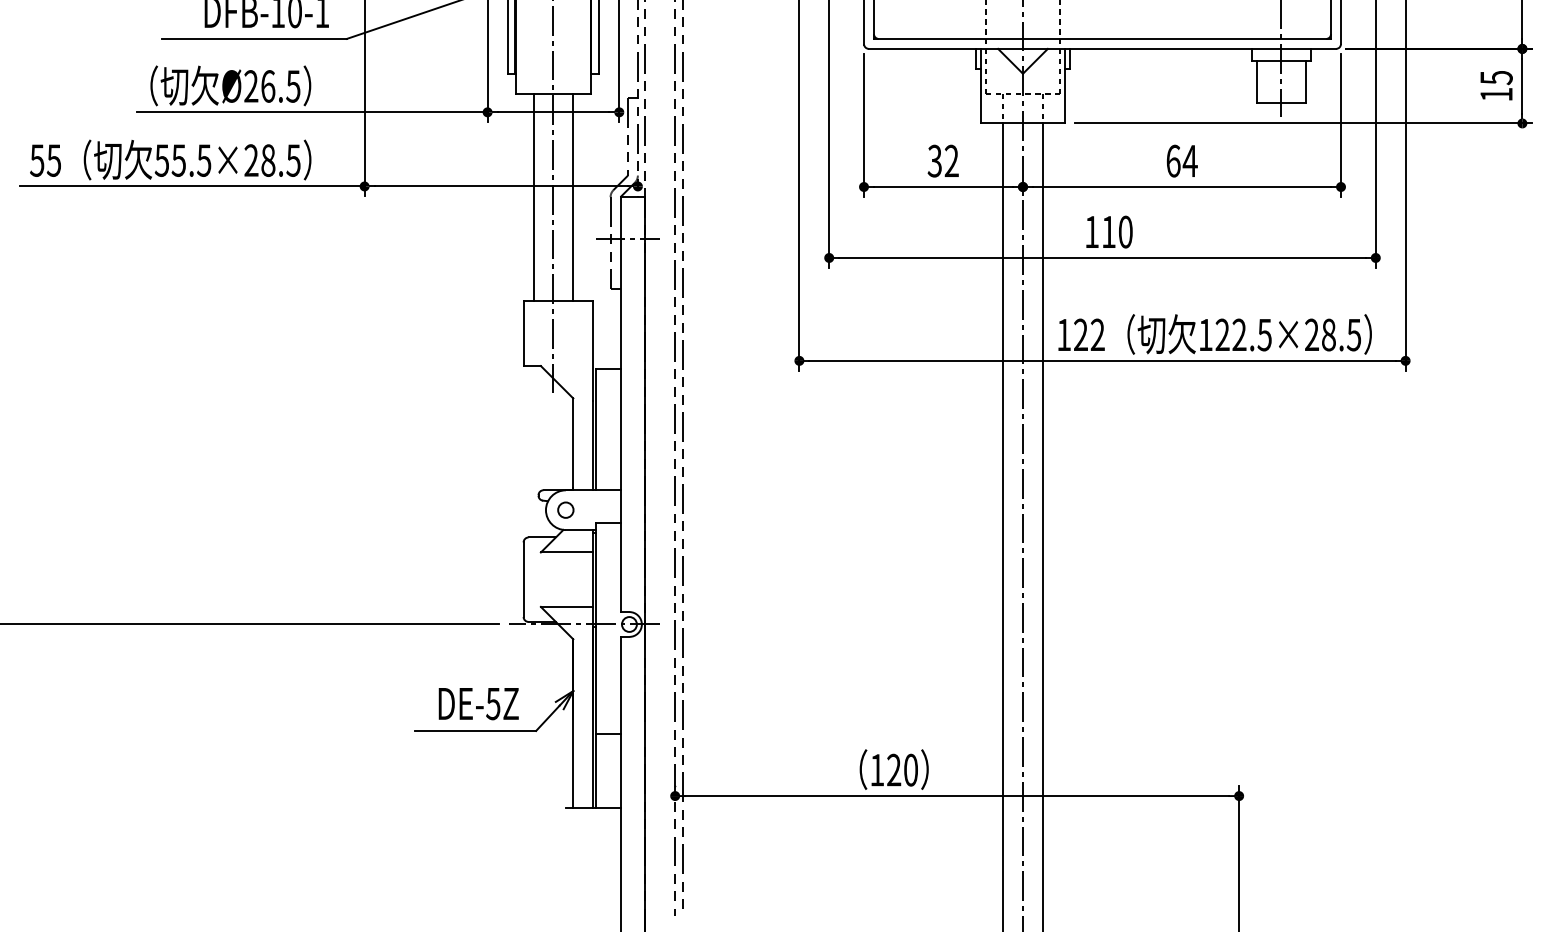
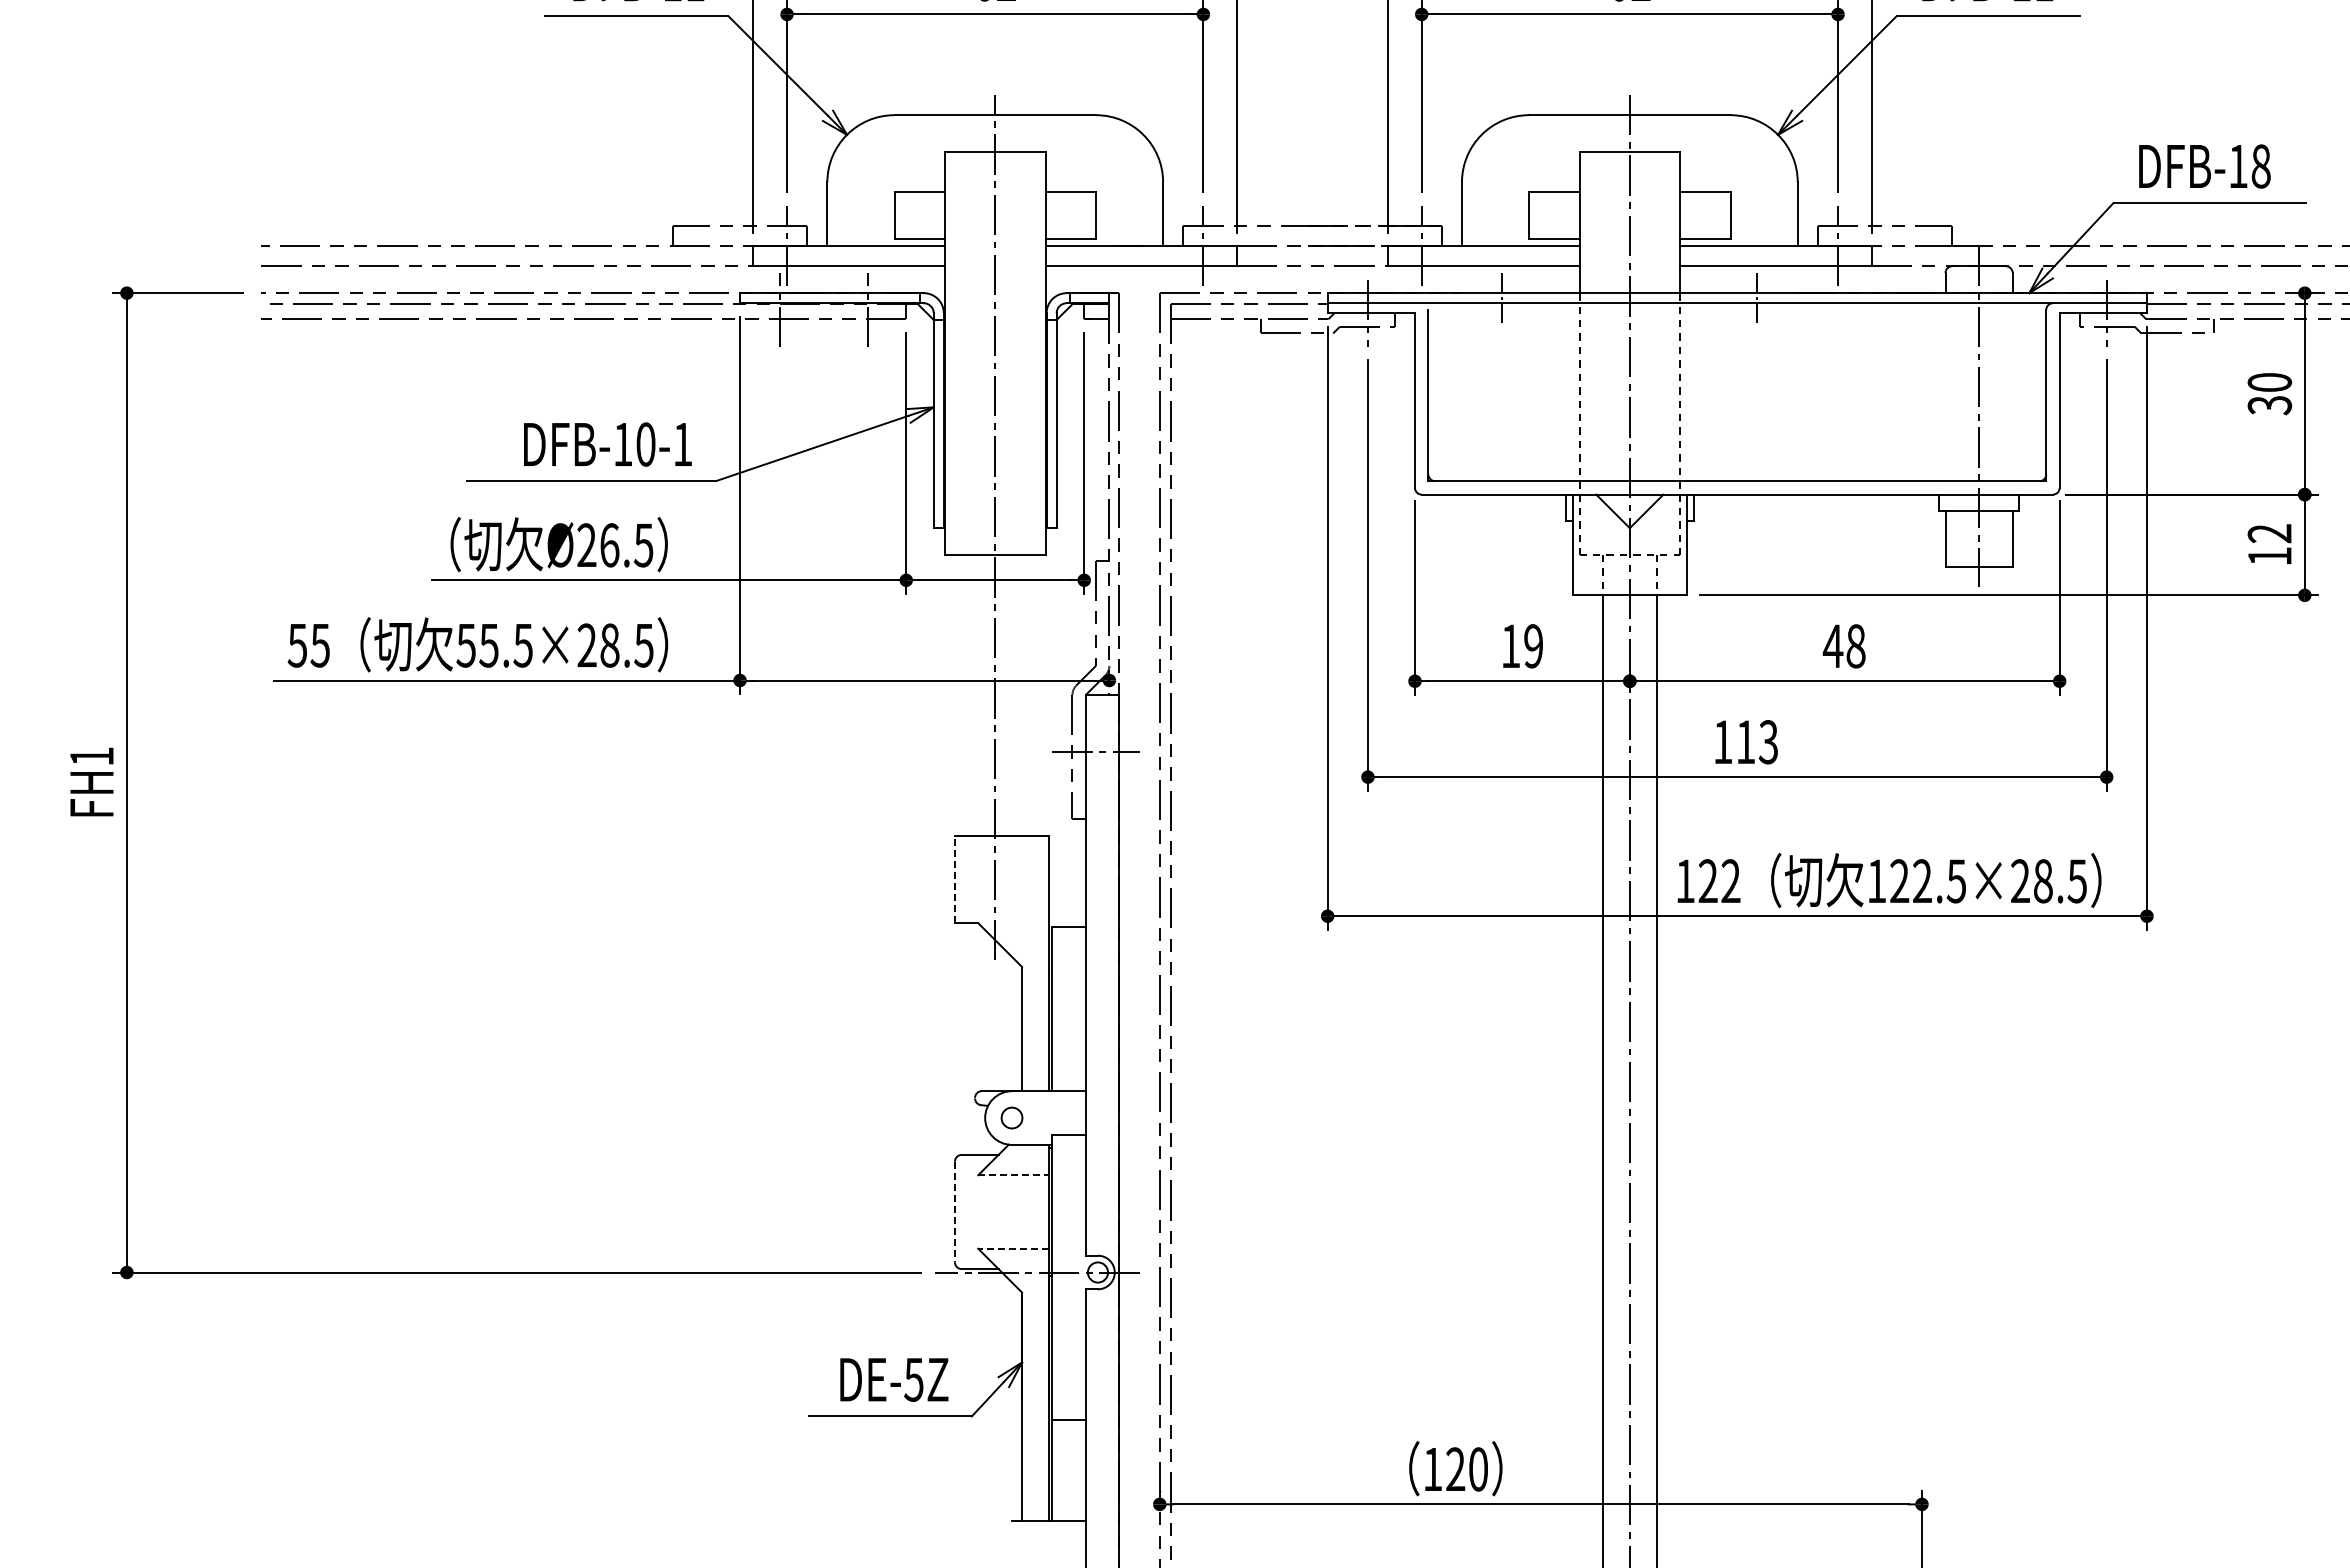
text: (1496, 77) -> (2269, 533), 15 -> 12
text: (943, 161) -> (1522, 646), 32 -> 19
text: (1181, 161) -> (1844, 646), 64 -> 48
line: (533, 197) -> (968, 695), removed
line: (573, 197) -> (1022, 695), removed
text: (1125, 232) -> (1768, 742), 110 -> 113
line: (523, 333) -> (954, 879), solid -> dashed
line: (567, 552) -> (1014, 1175), solid -> dashed
line: (523, 580) -> (954, 1212), solid -> dashed
line: (566, 606) -> (1013, 1248), solid -> dashed

